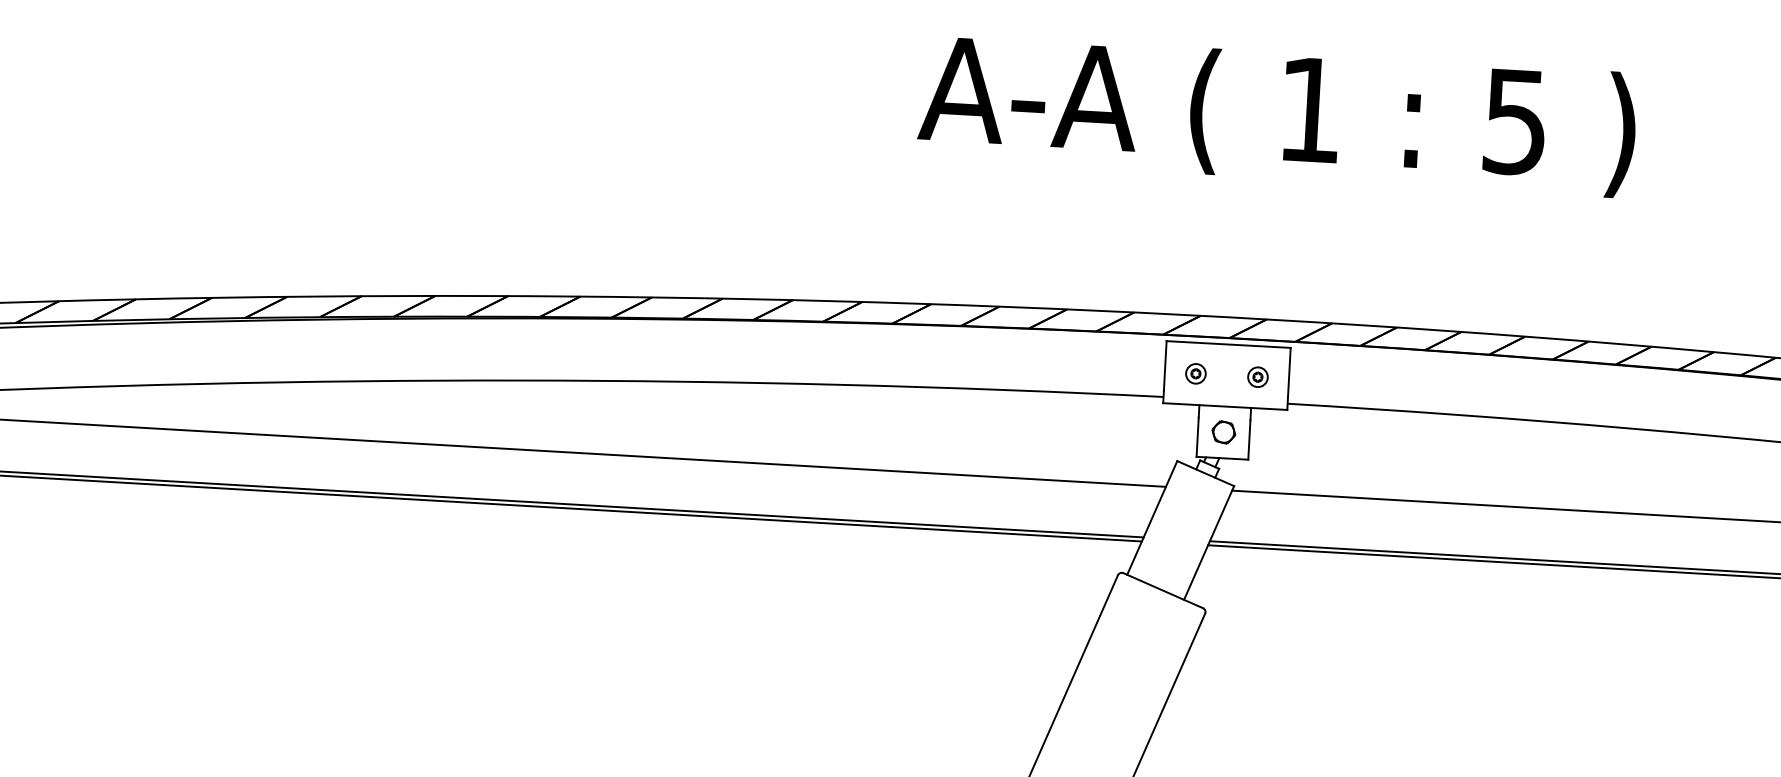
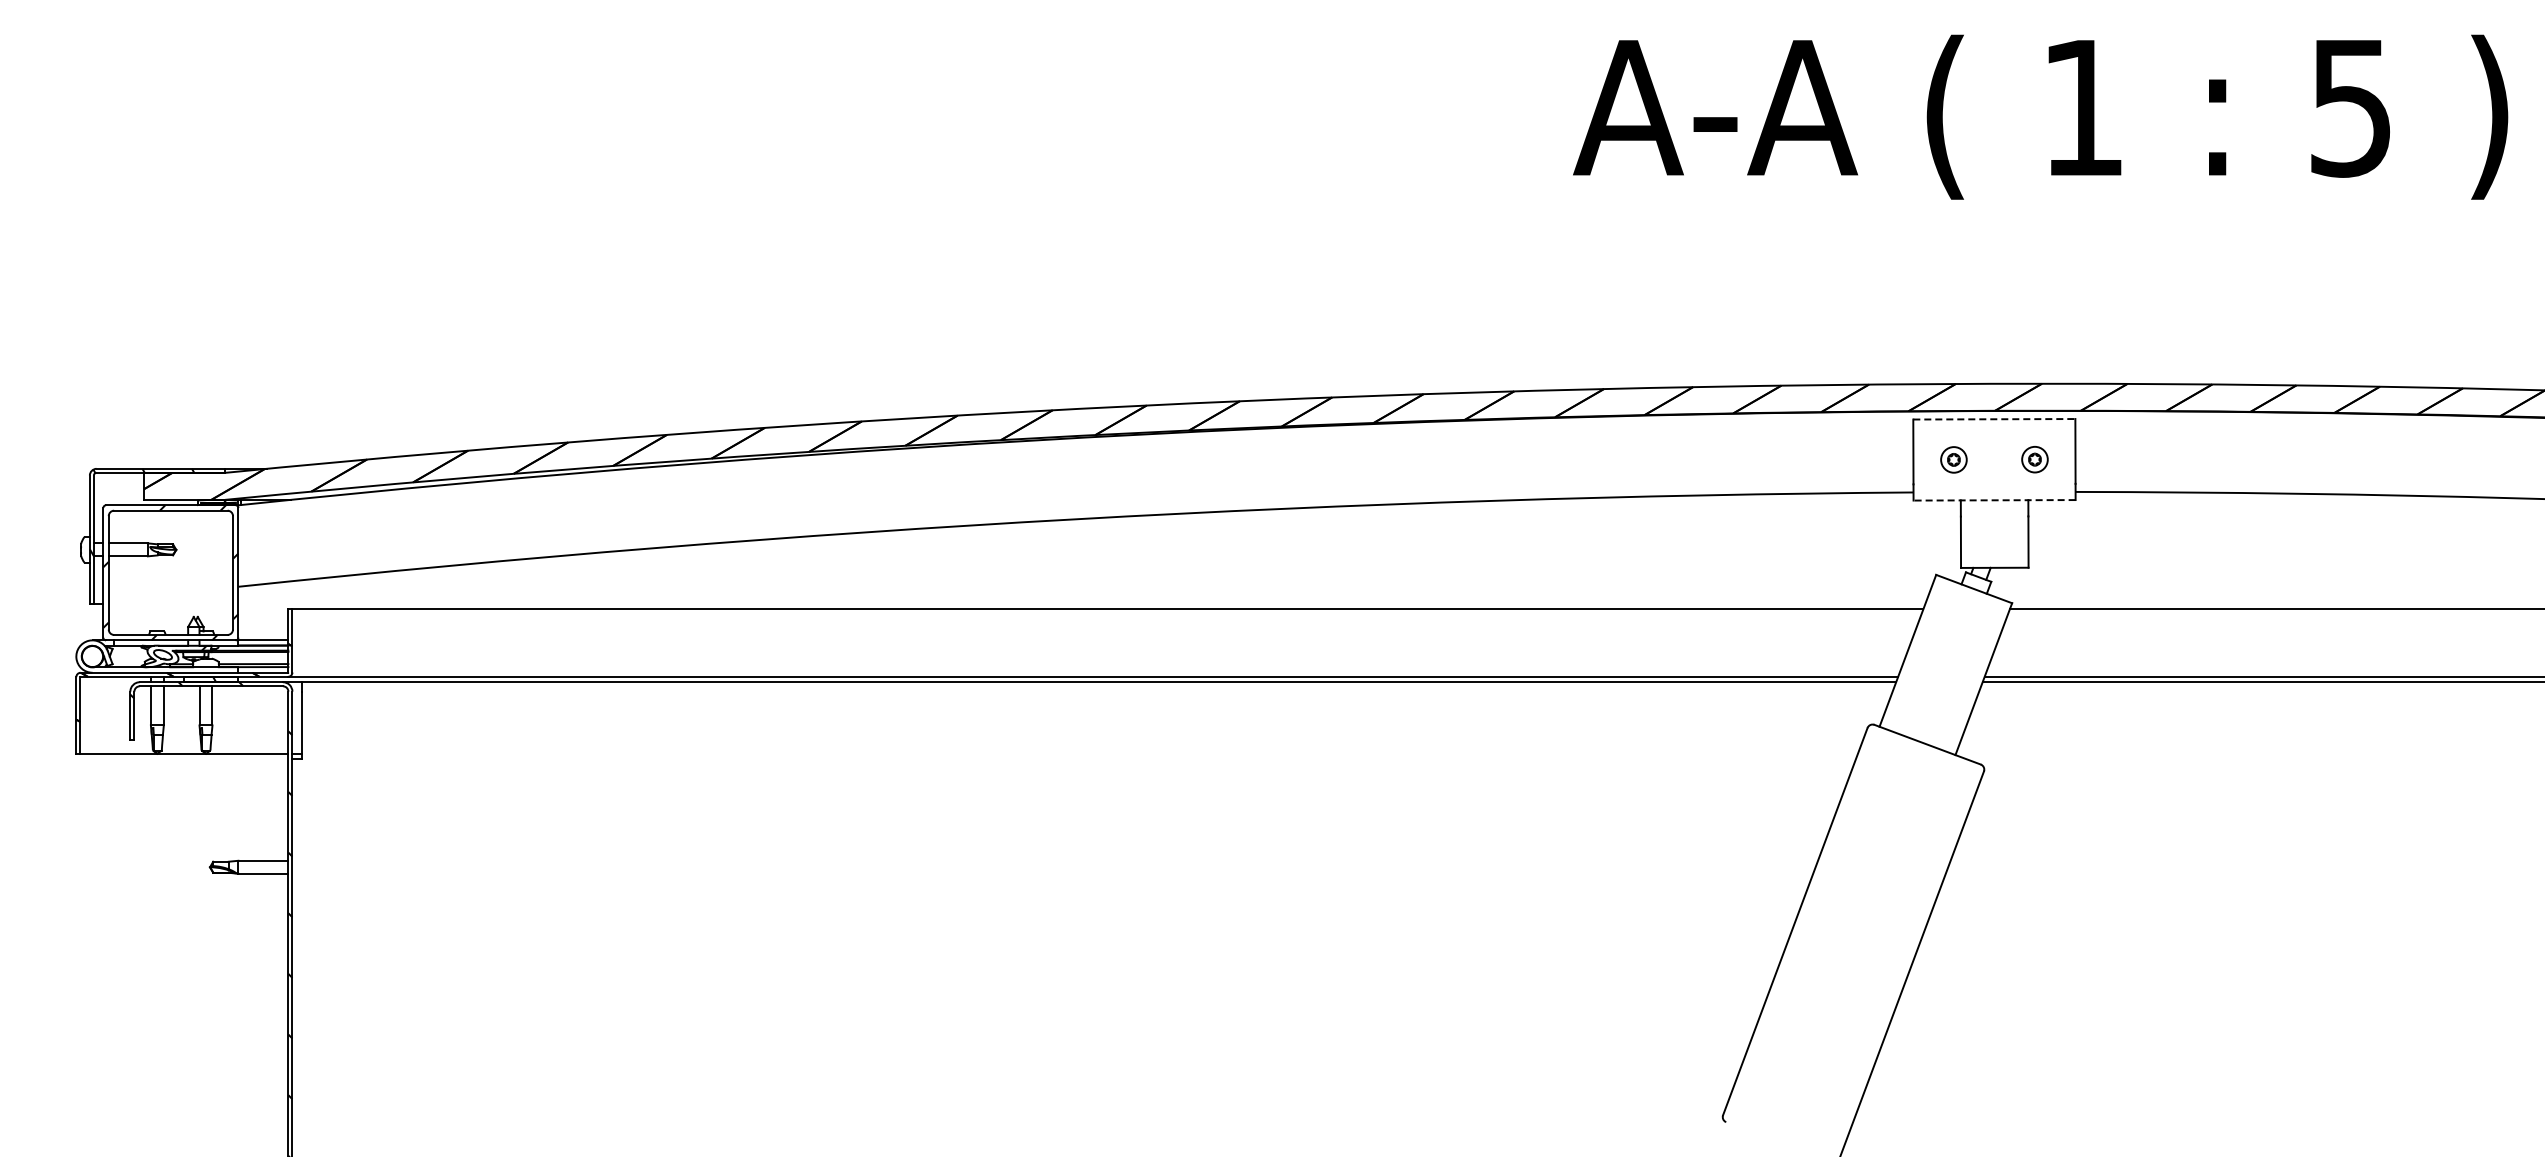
line: (1228, 344) -> (1994, 419), solid -> dashed
line: (1225, 406) -> (1994, 500), solid -> dashed
part: (1223, 431) -> (1994, 533), removed

